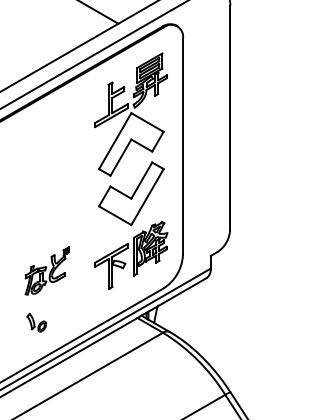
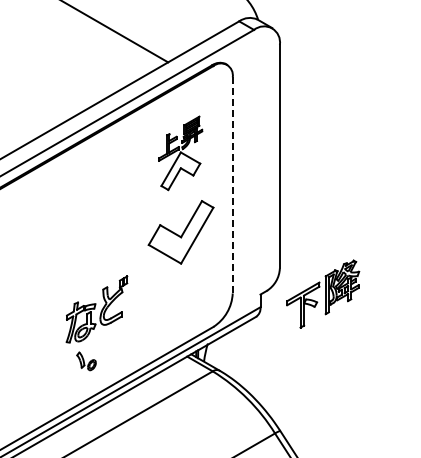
part: (130, 114) -> (180, 153), size x0.6
line: (182, 145) -> (232, 184), solid -> dashed
part: (131, 254) -> (323, 293), moved
part: (46, 270) -> (96, 309), size x1.4

